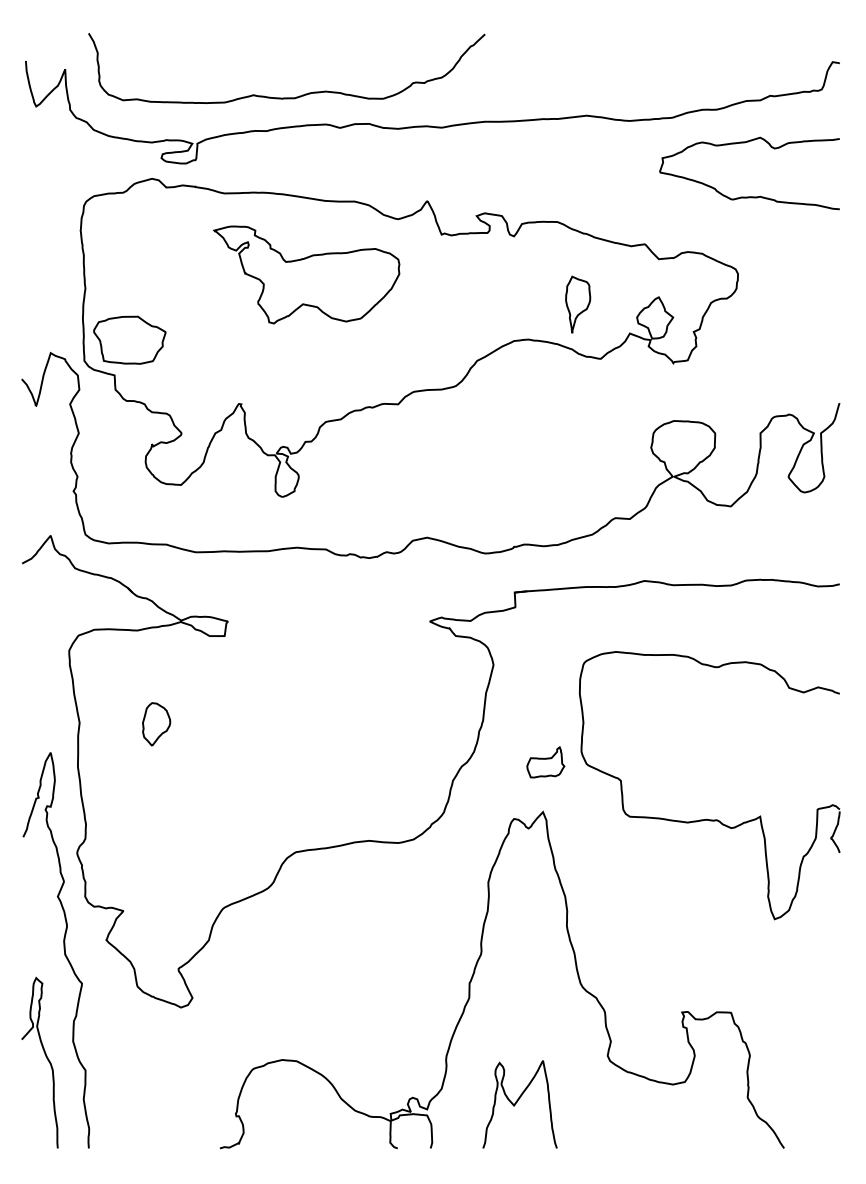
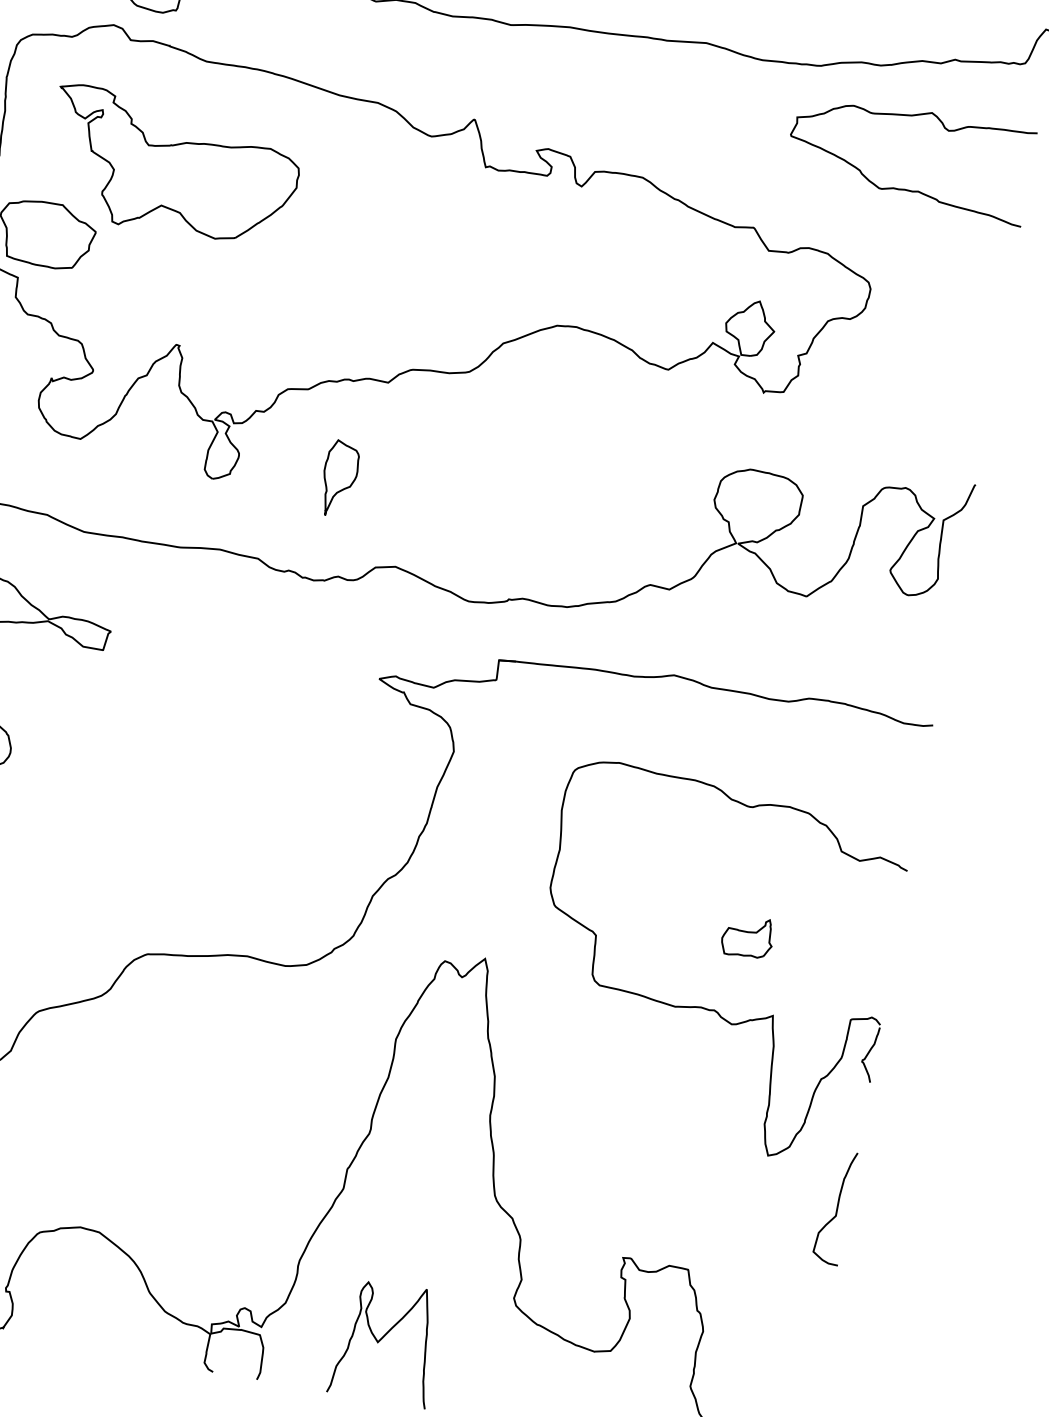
part: (306, 274) -> (173, 166), moved
part: (578, 304) -> (340, 478), moved
part: (545, 762) -> (747, 937), moved
curve: (831, 948) -> (836, 1207), added

